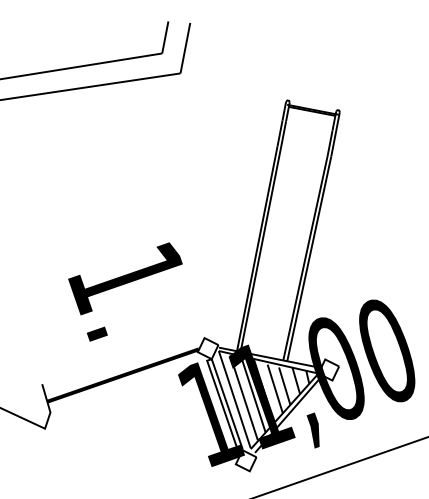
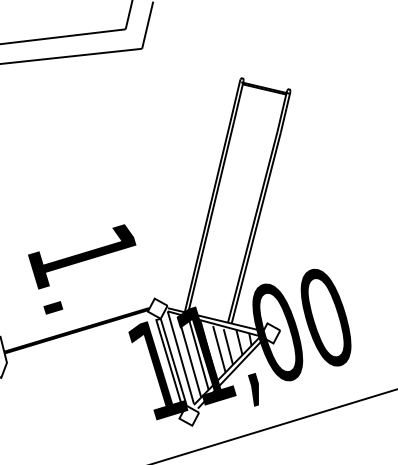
text: (125, 291) -> (81, 268), moved

